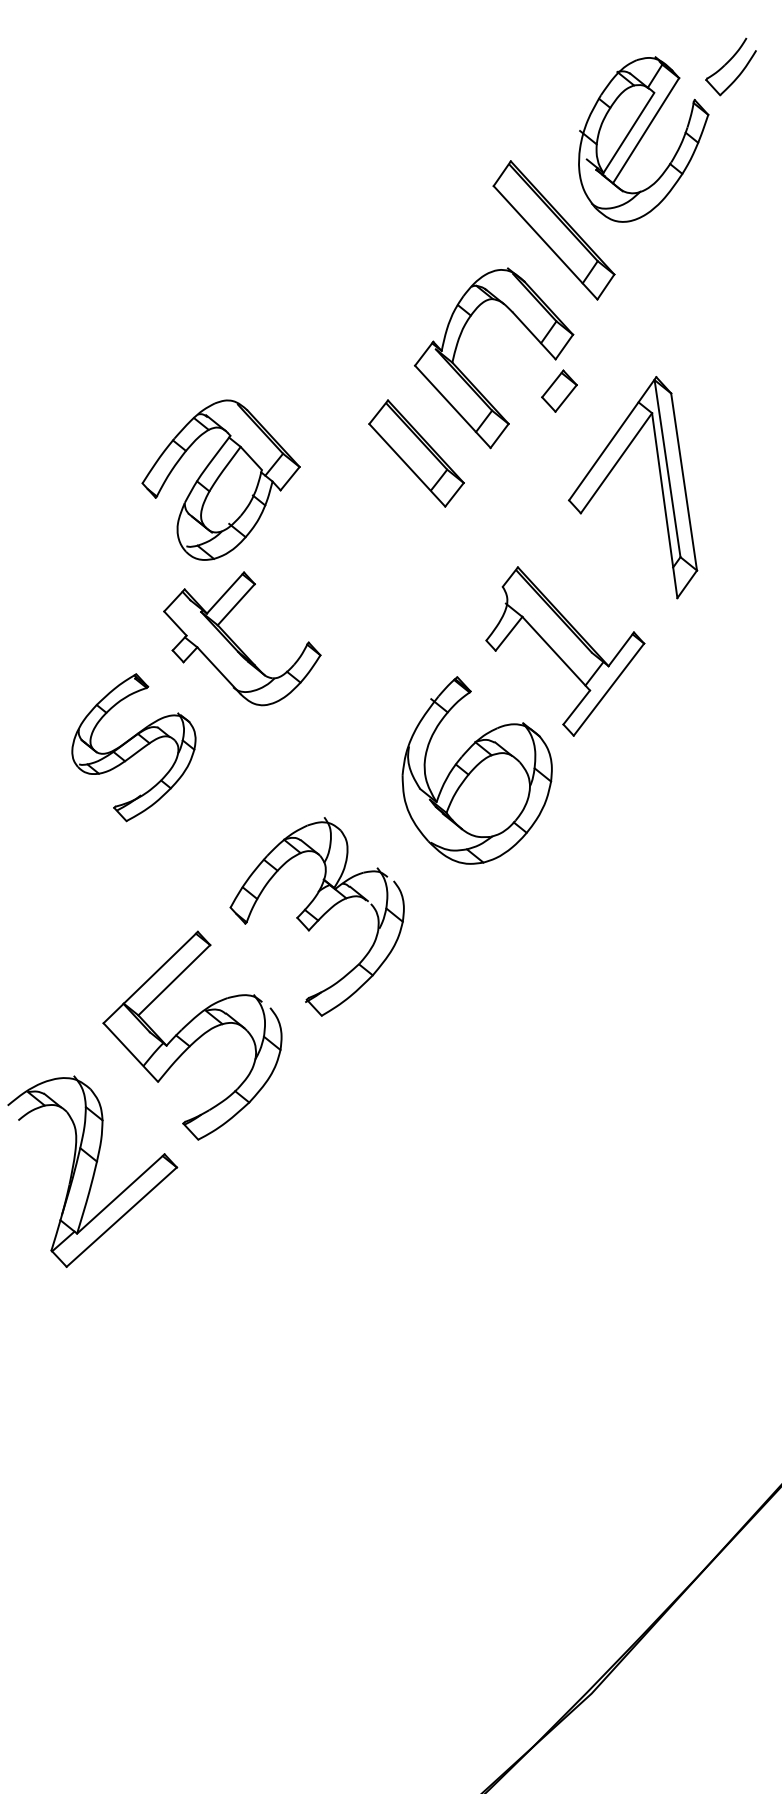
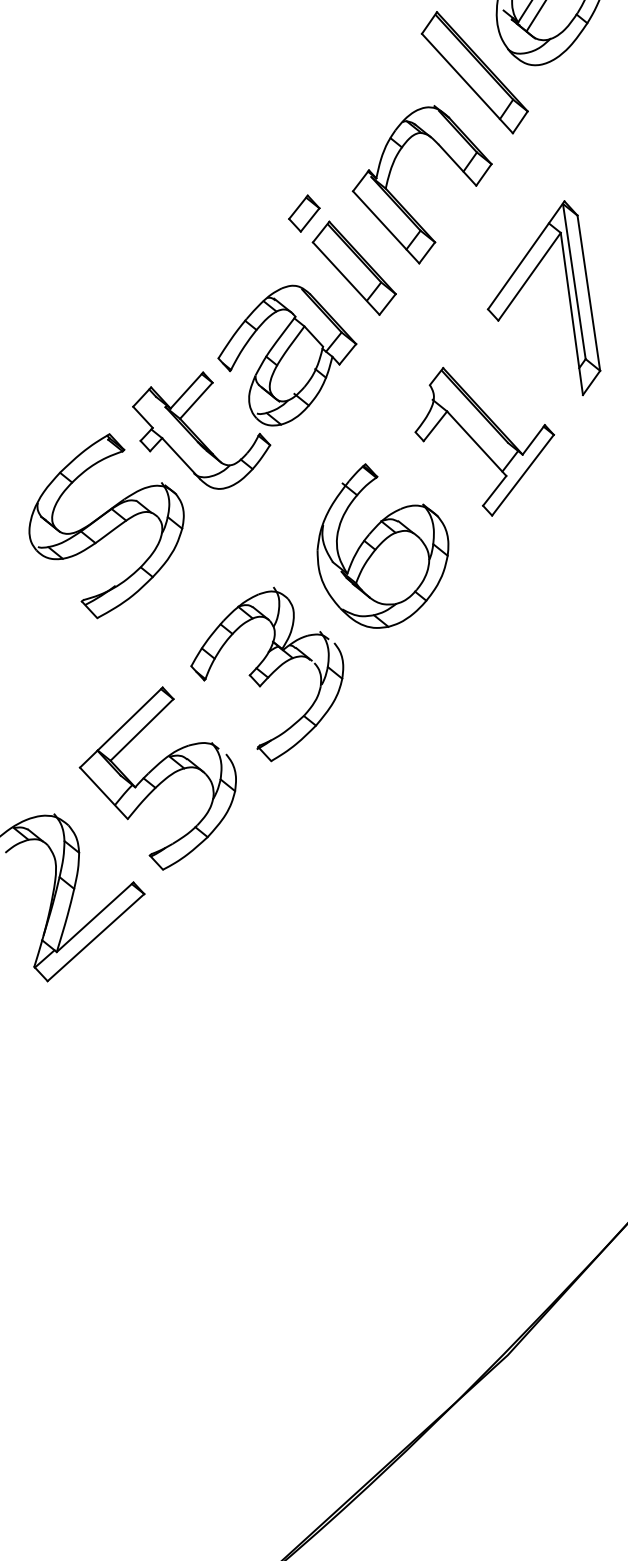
part: (559, 390) -> (304, 213), moved
part: (220, 479) -> (286, 355), moved
part: (133, 747) -> (106, 525), size x1.43
part: (476, 770) -> (382, 546), moved

